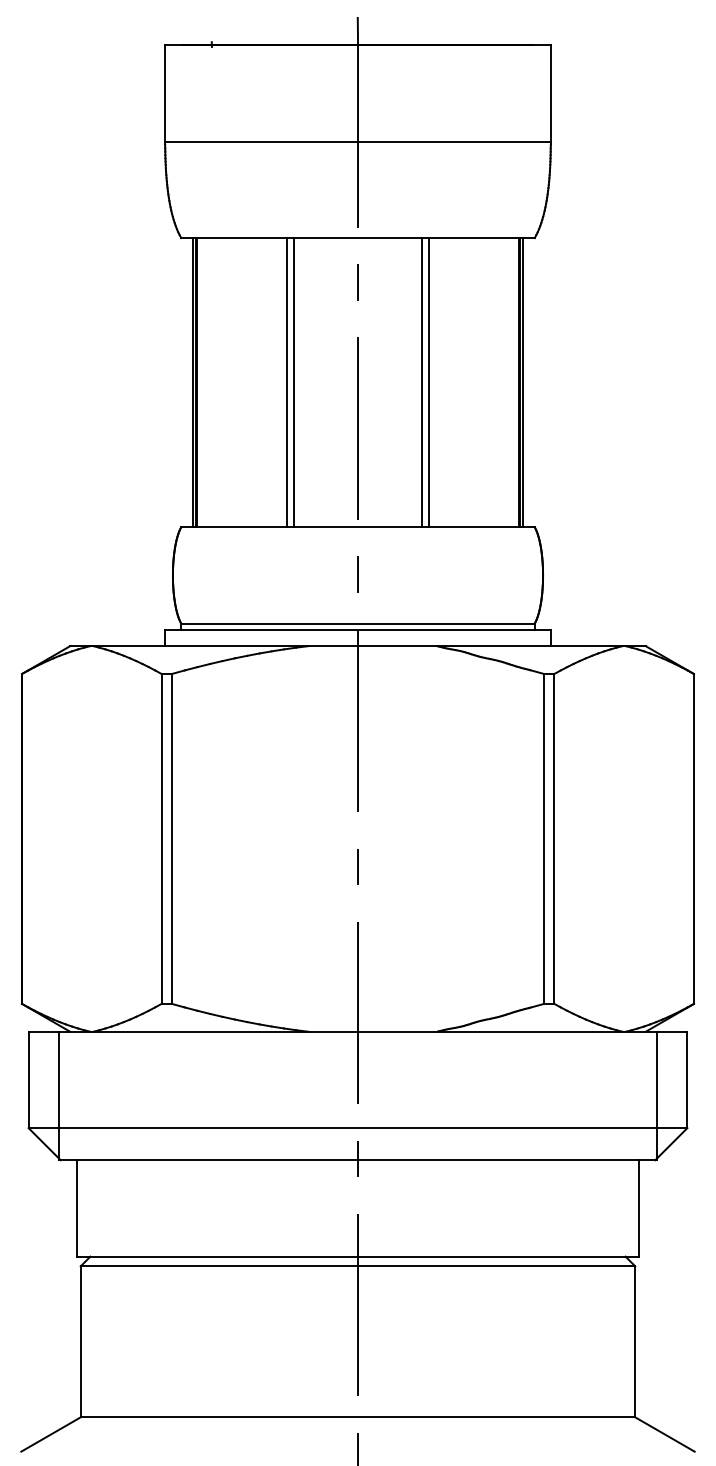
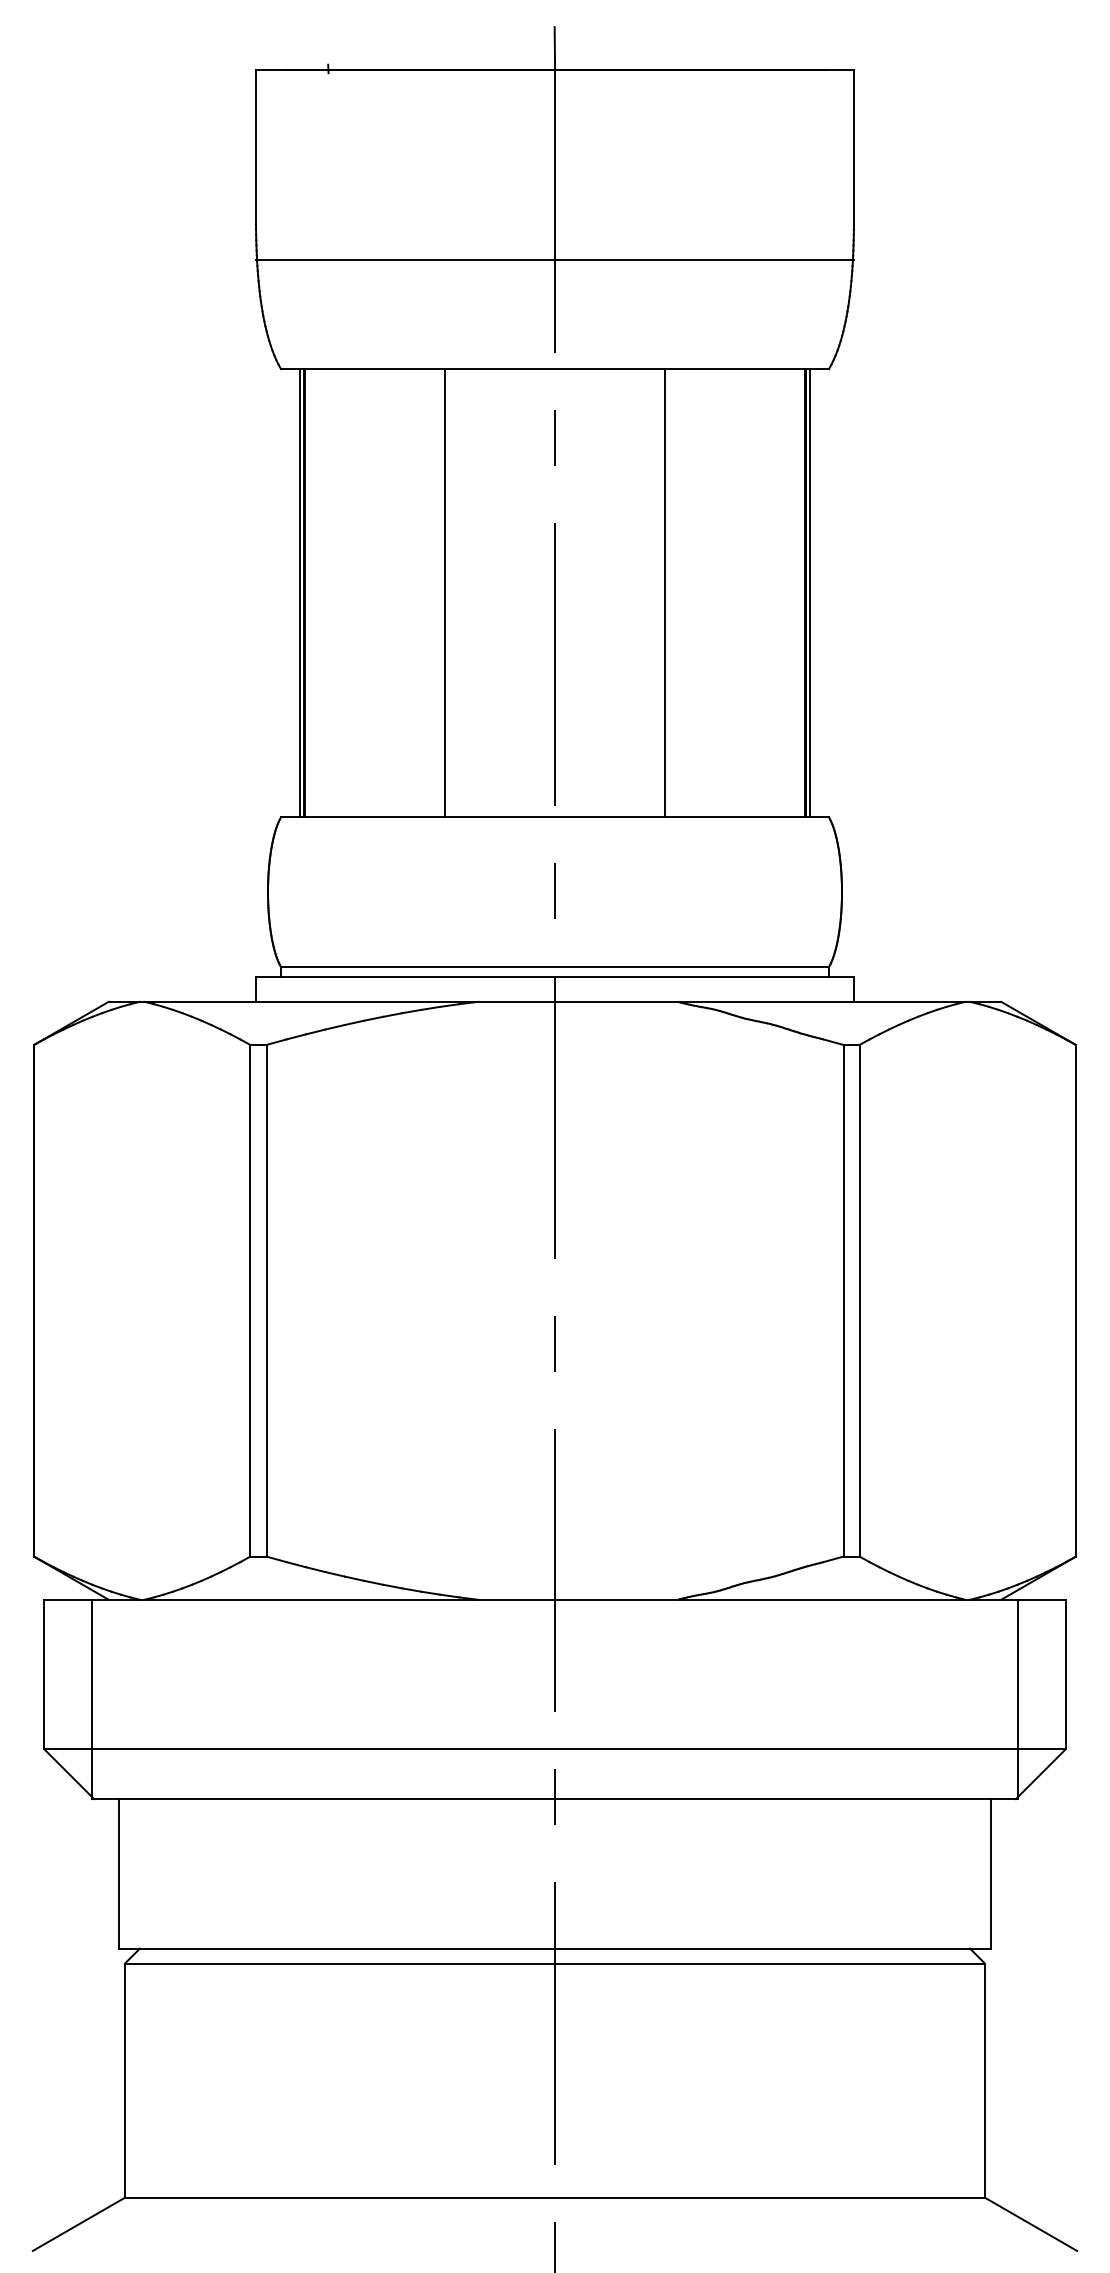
line: (357, 141) -> (554, 259), moved
line: (293, 382) -> (454, 592), removed
line: (422, 382) -> (655, 592), removed

